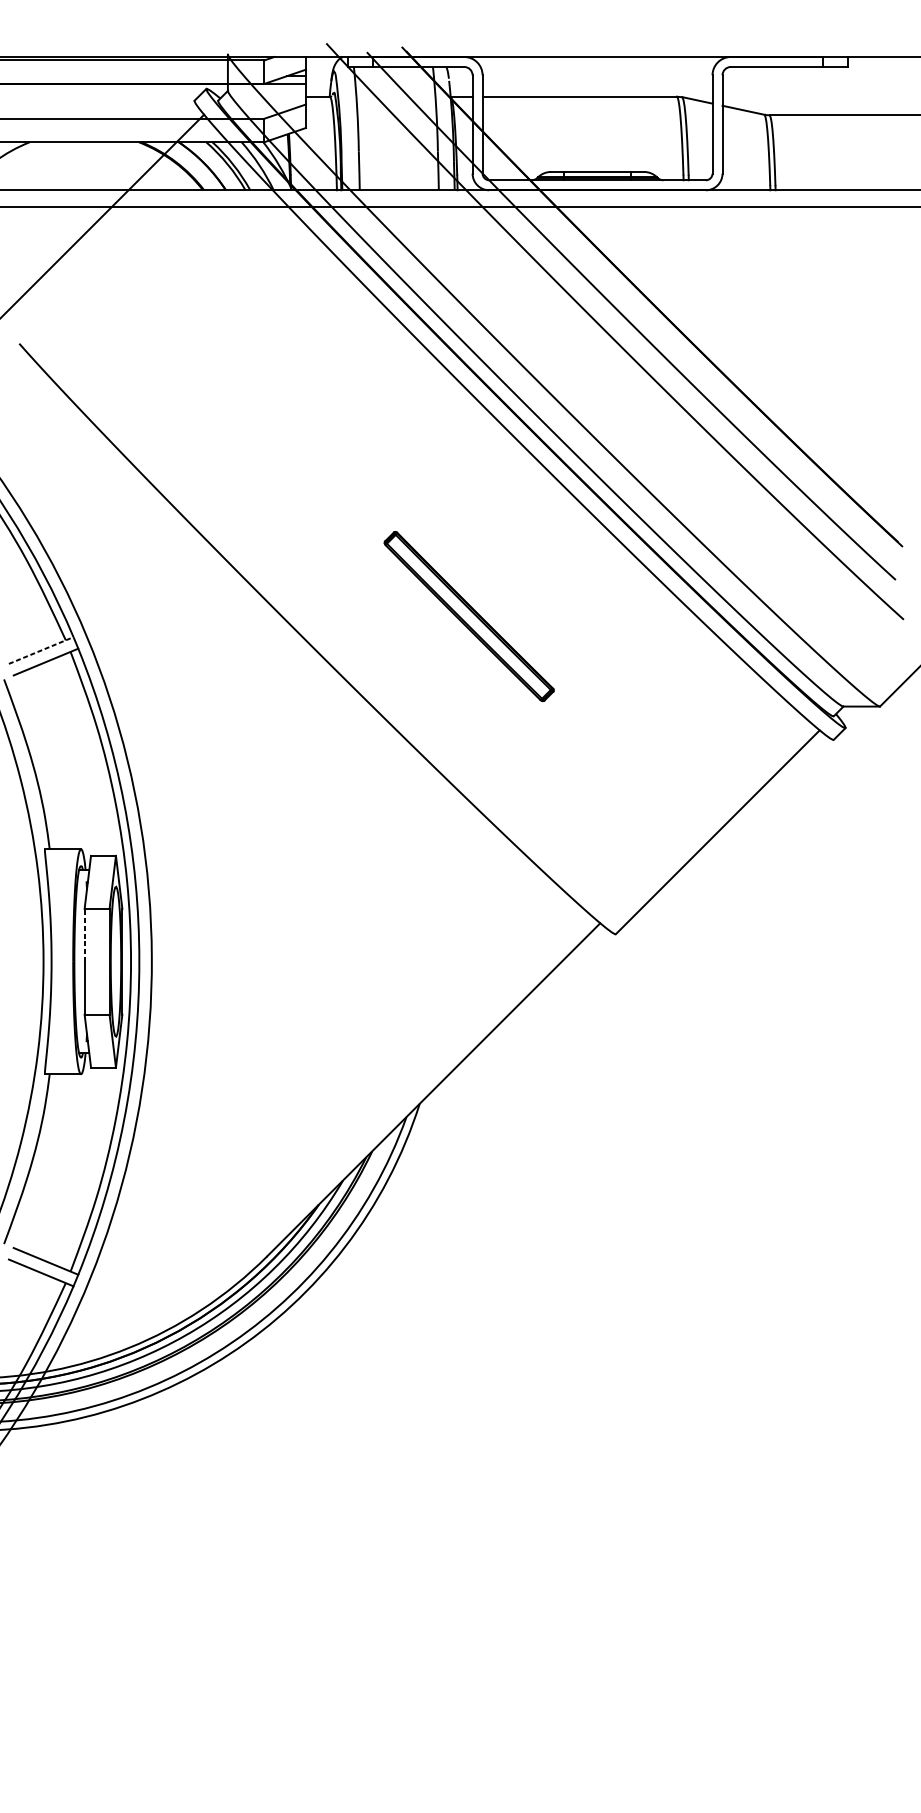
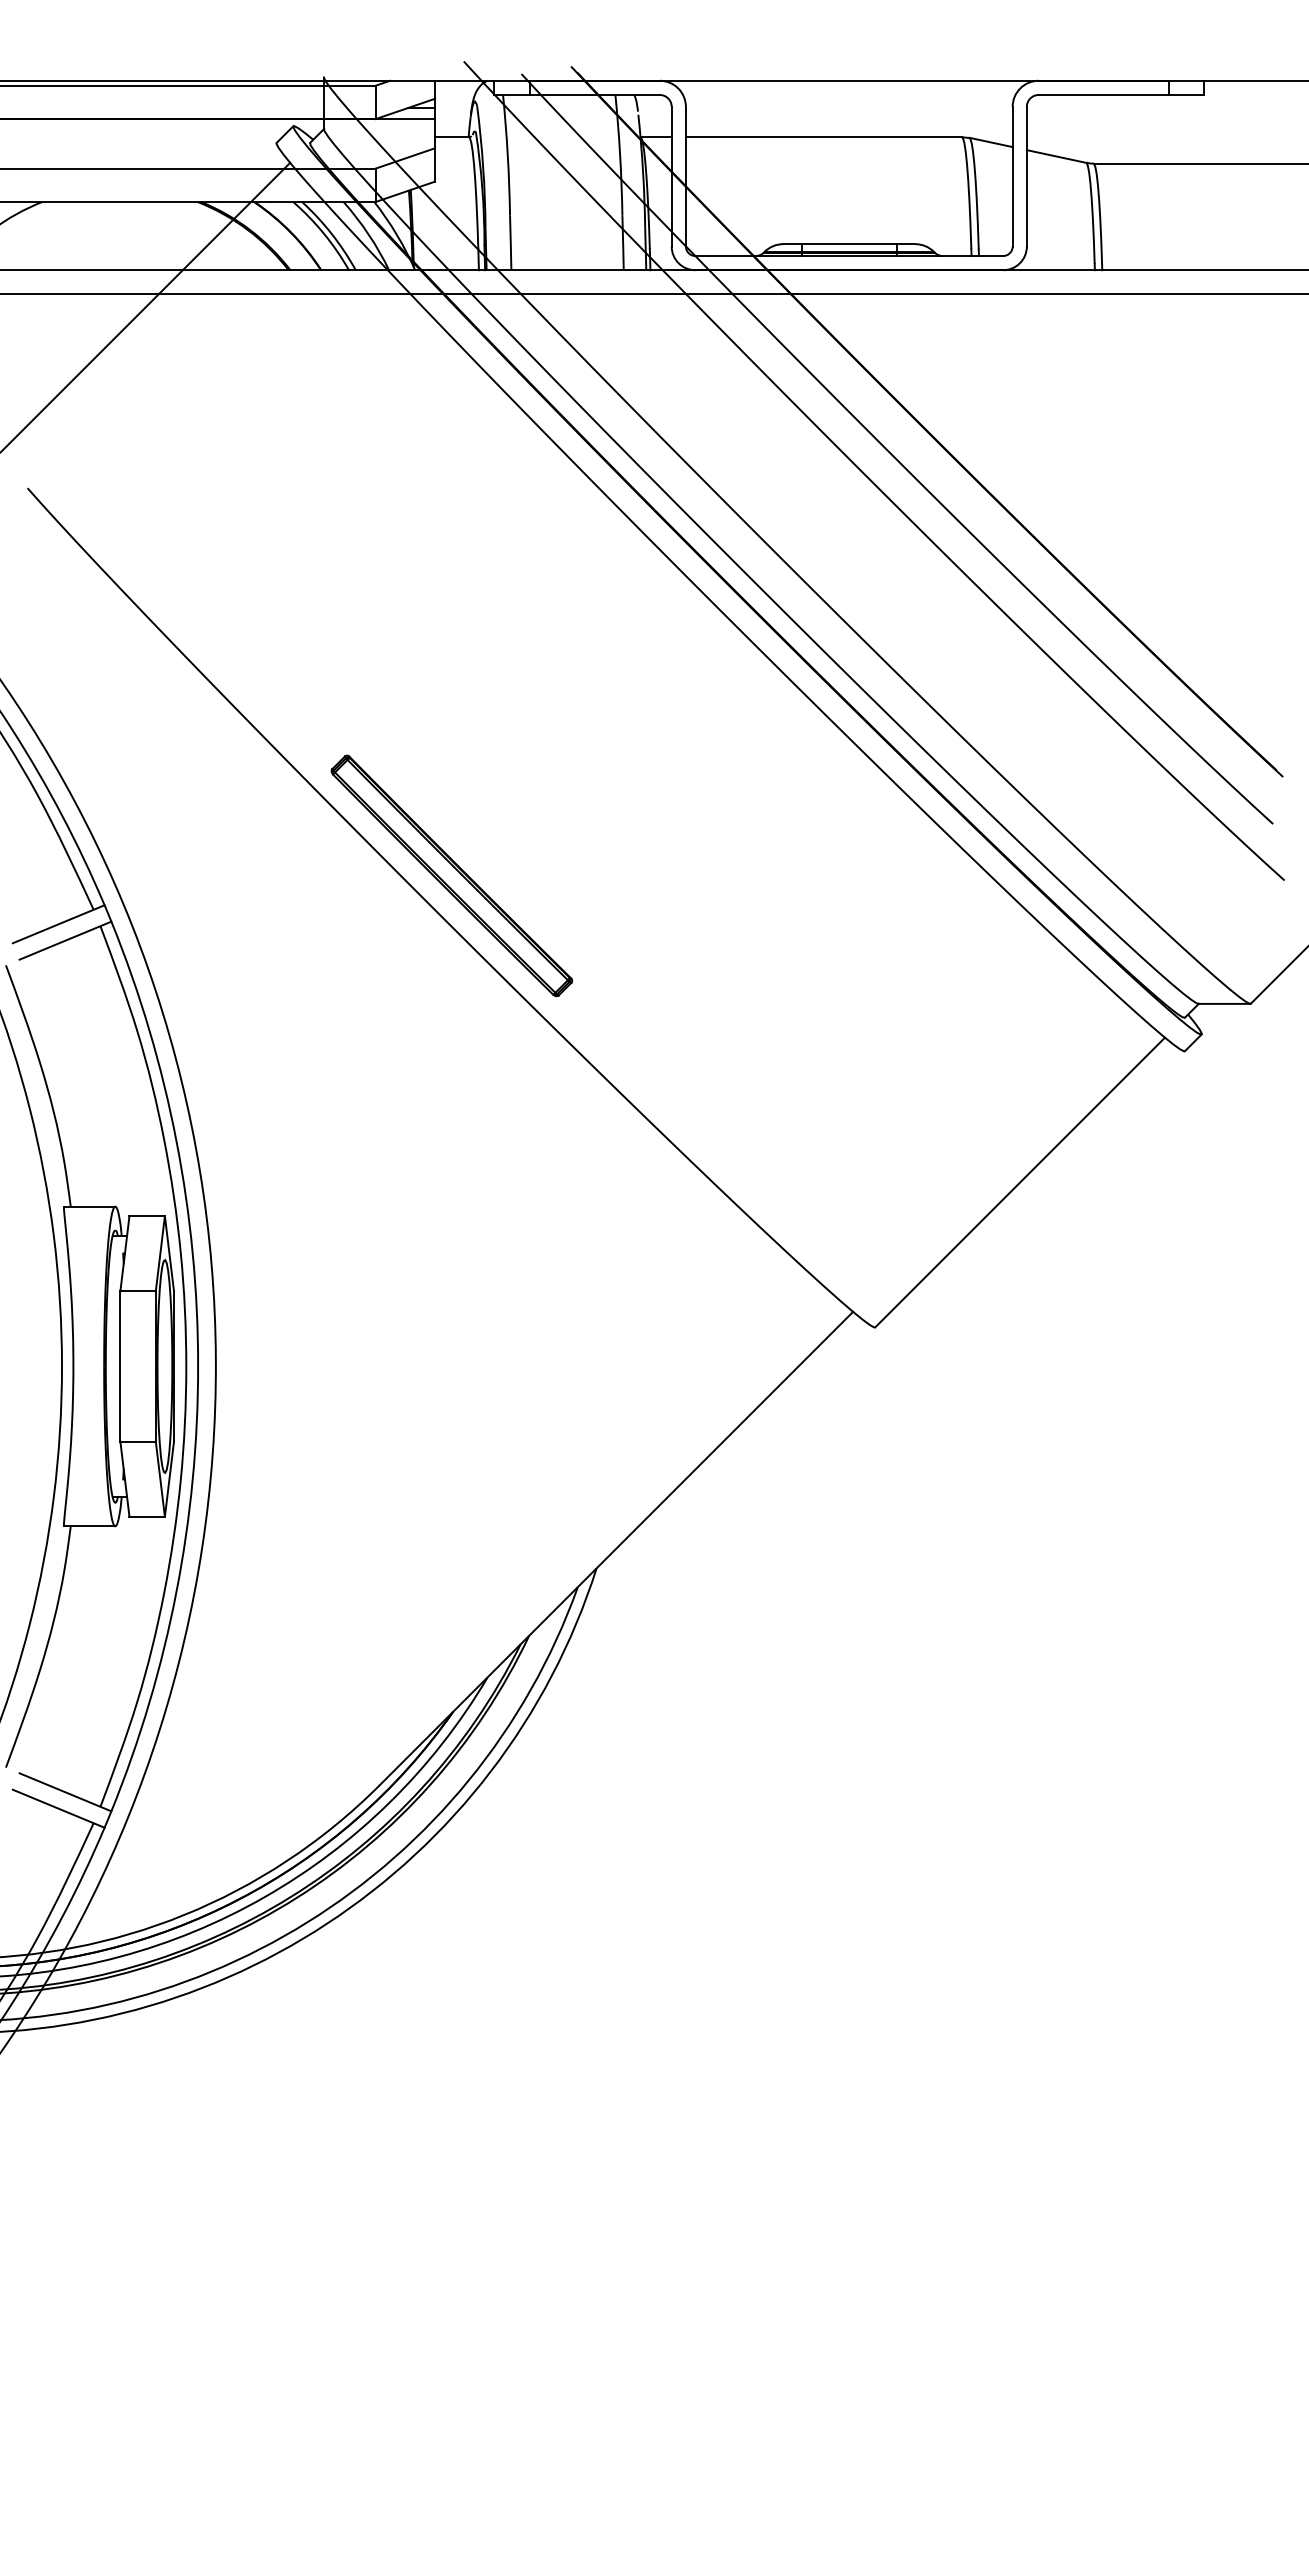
part: (468, 616) -> (451, 875), moved
line: (41, 650) -> (58, 924), dashed -> solid
line: (84, 934) -> (120, 1328), dashed -> solid

